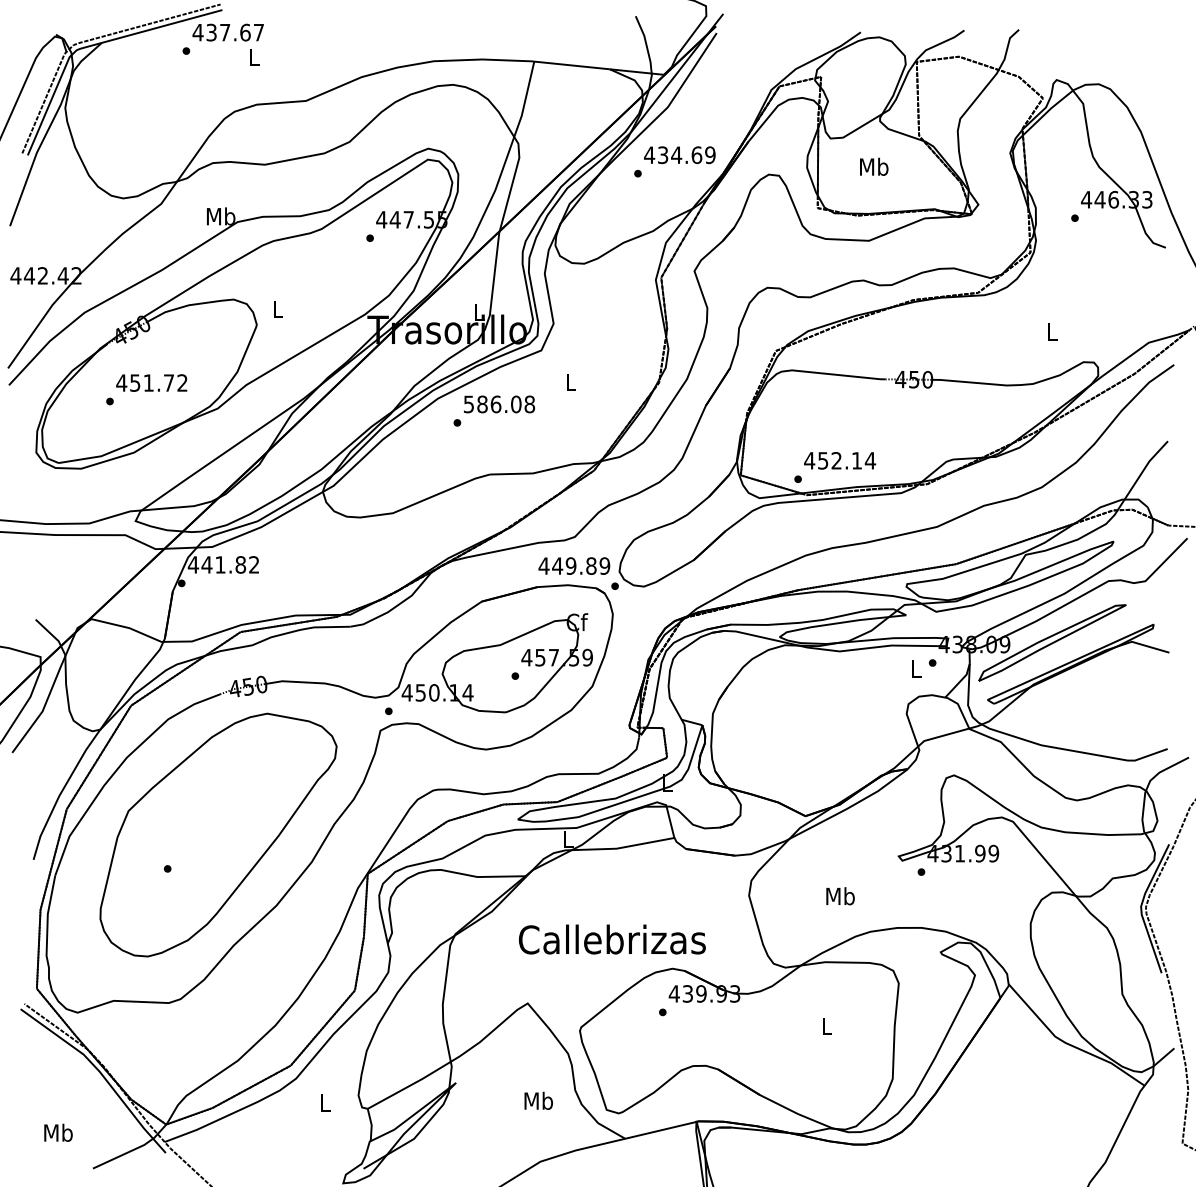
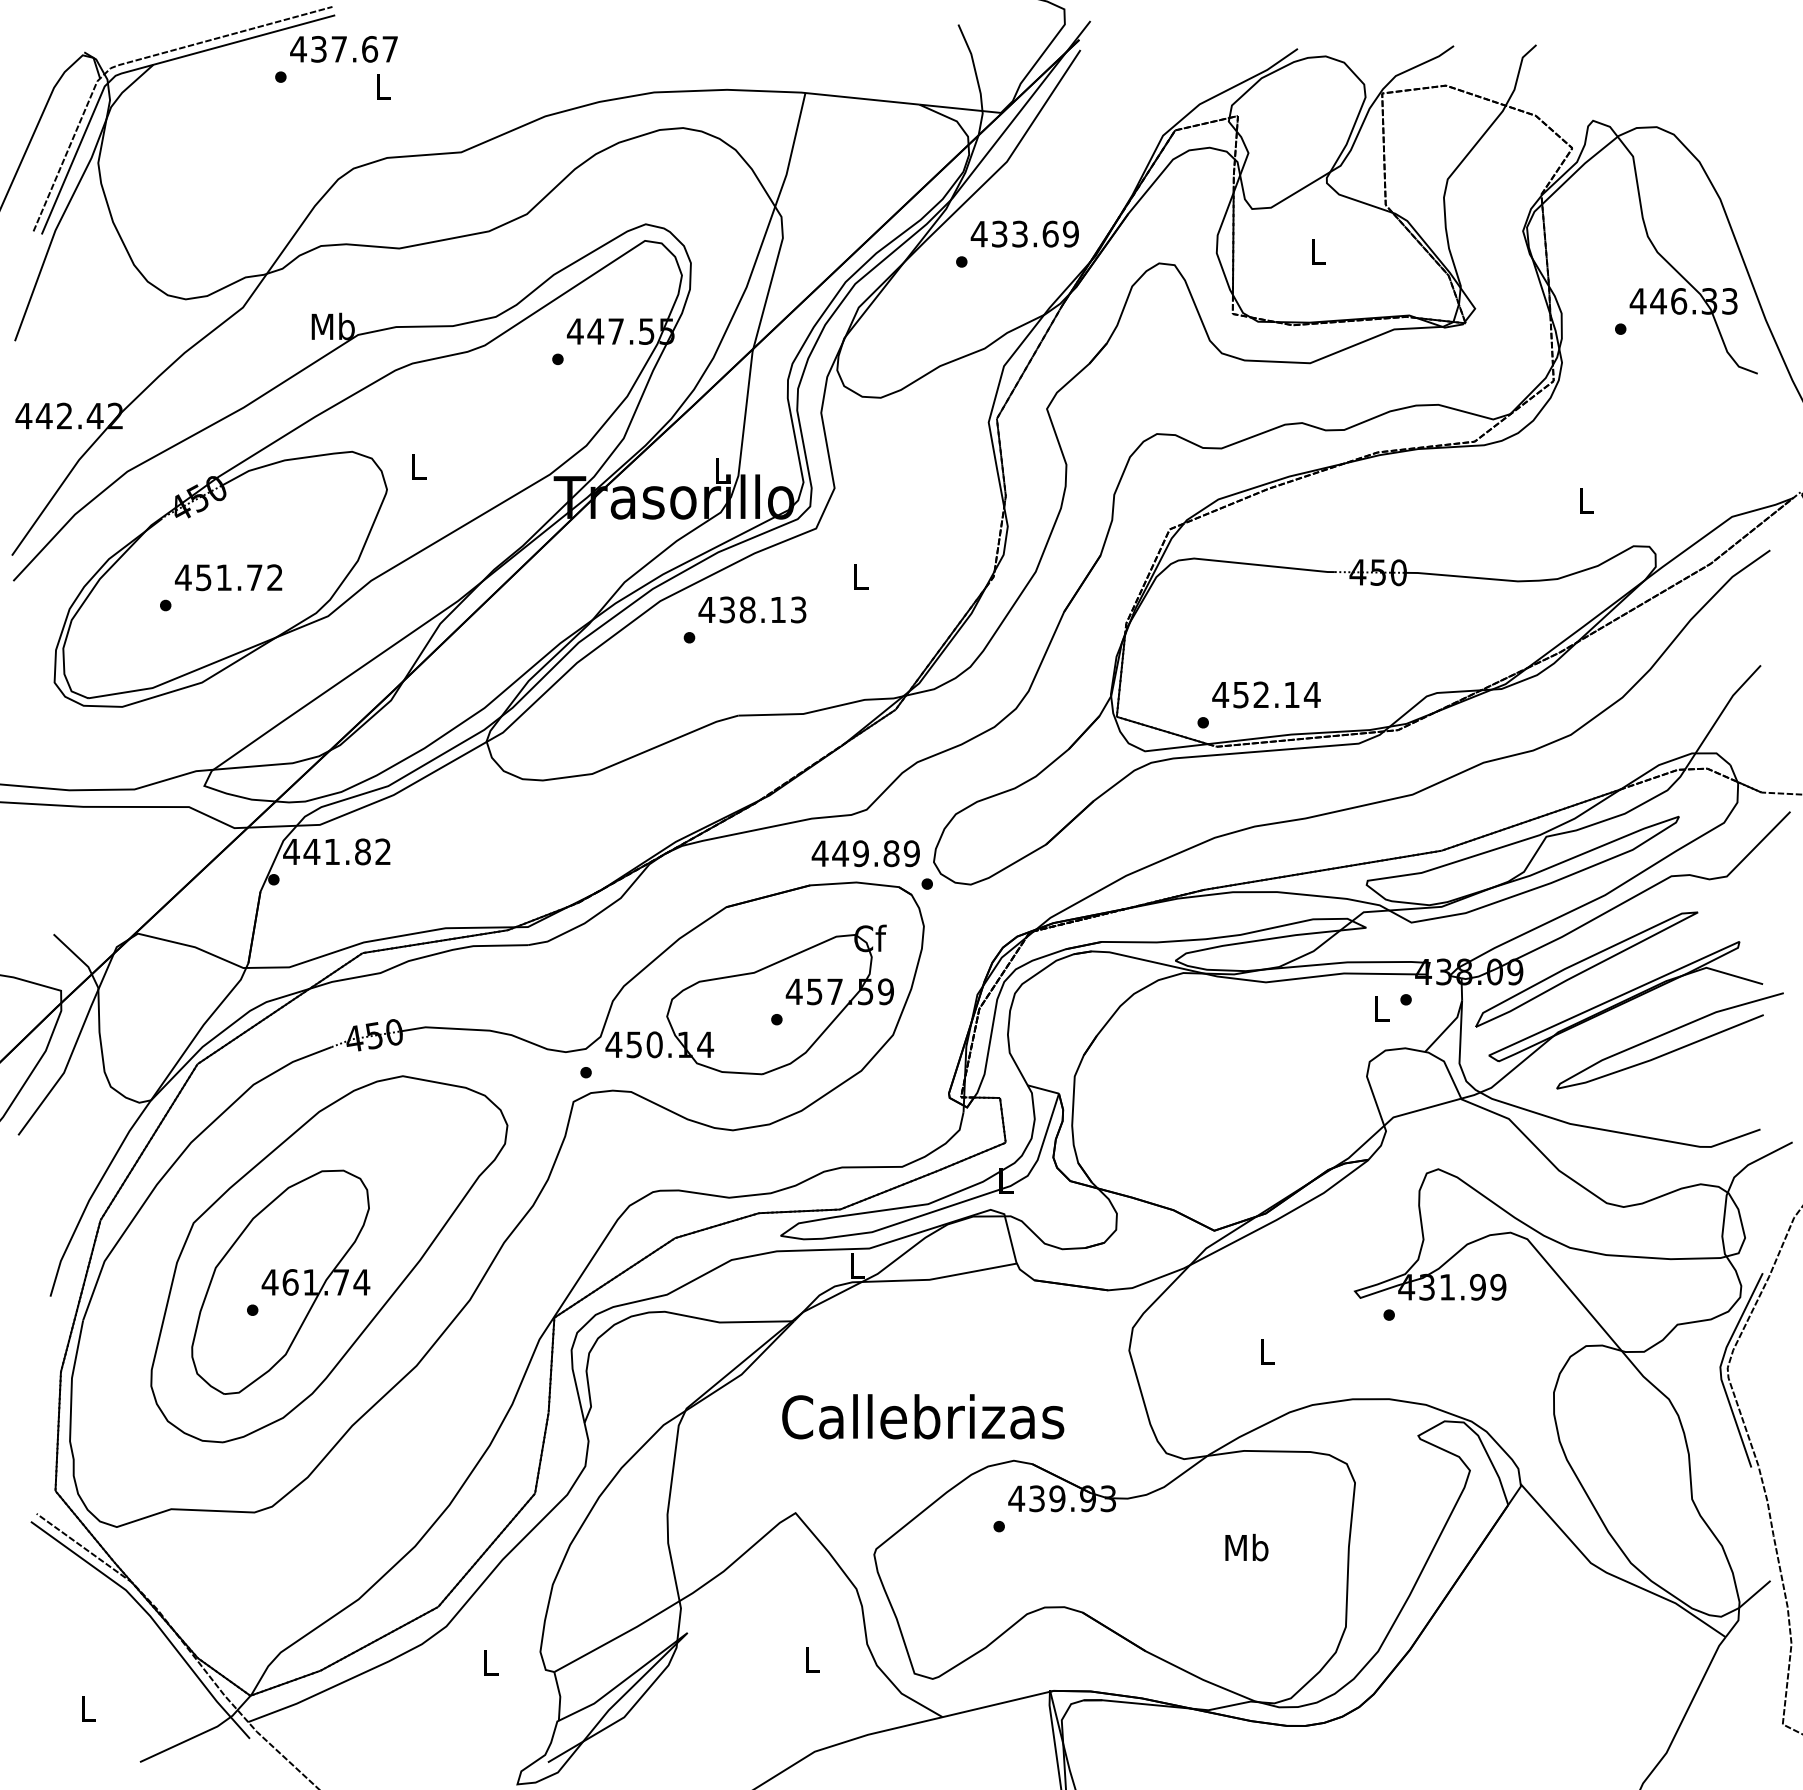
text: (676, 155) -> (1019, 234), 434.69 -> 433.69
text: (874, 166) -> (1318, 251), Mb -> L
text: (499, 404) -> (752, 610), 586.08 -> 438.13
curve: (1107, 685) -> (1669, 1033), added
part: (185, 850) -> (279, 1282), added
text: (840, 896) -> (1267, 1351), Mb -> L
text: (826, 1026) -> (1246, 1547), L -> Mb
text: (538, 1100) -> (811, 1659), Mb -> L
text: (58, 1132) -> (88, 1707), Mb -> L

